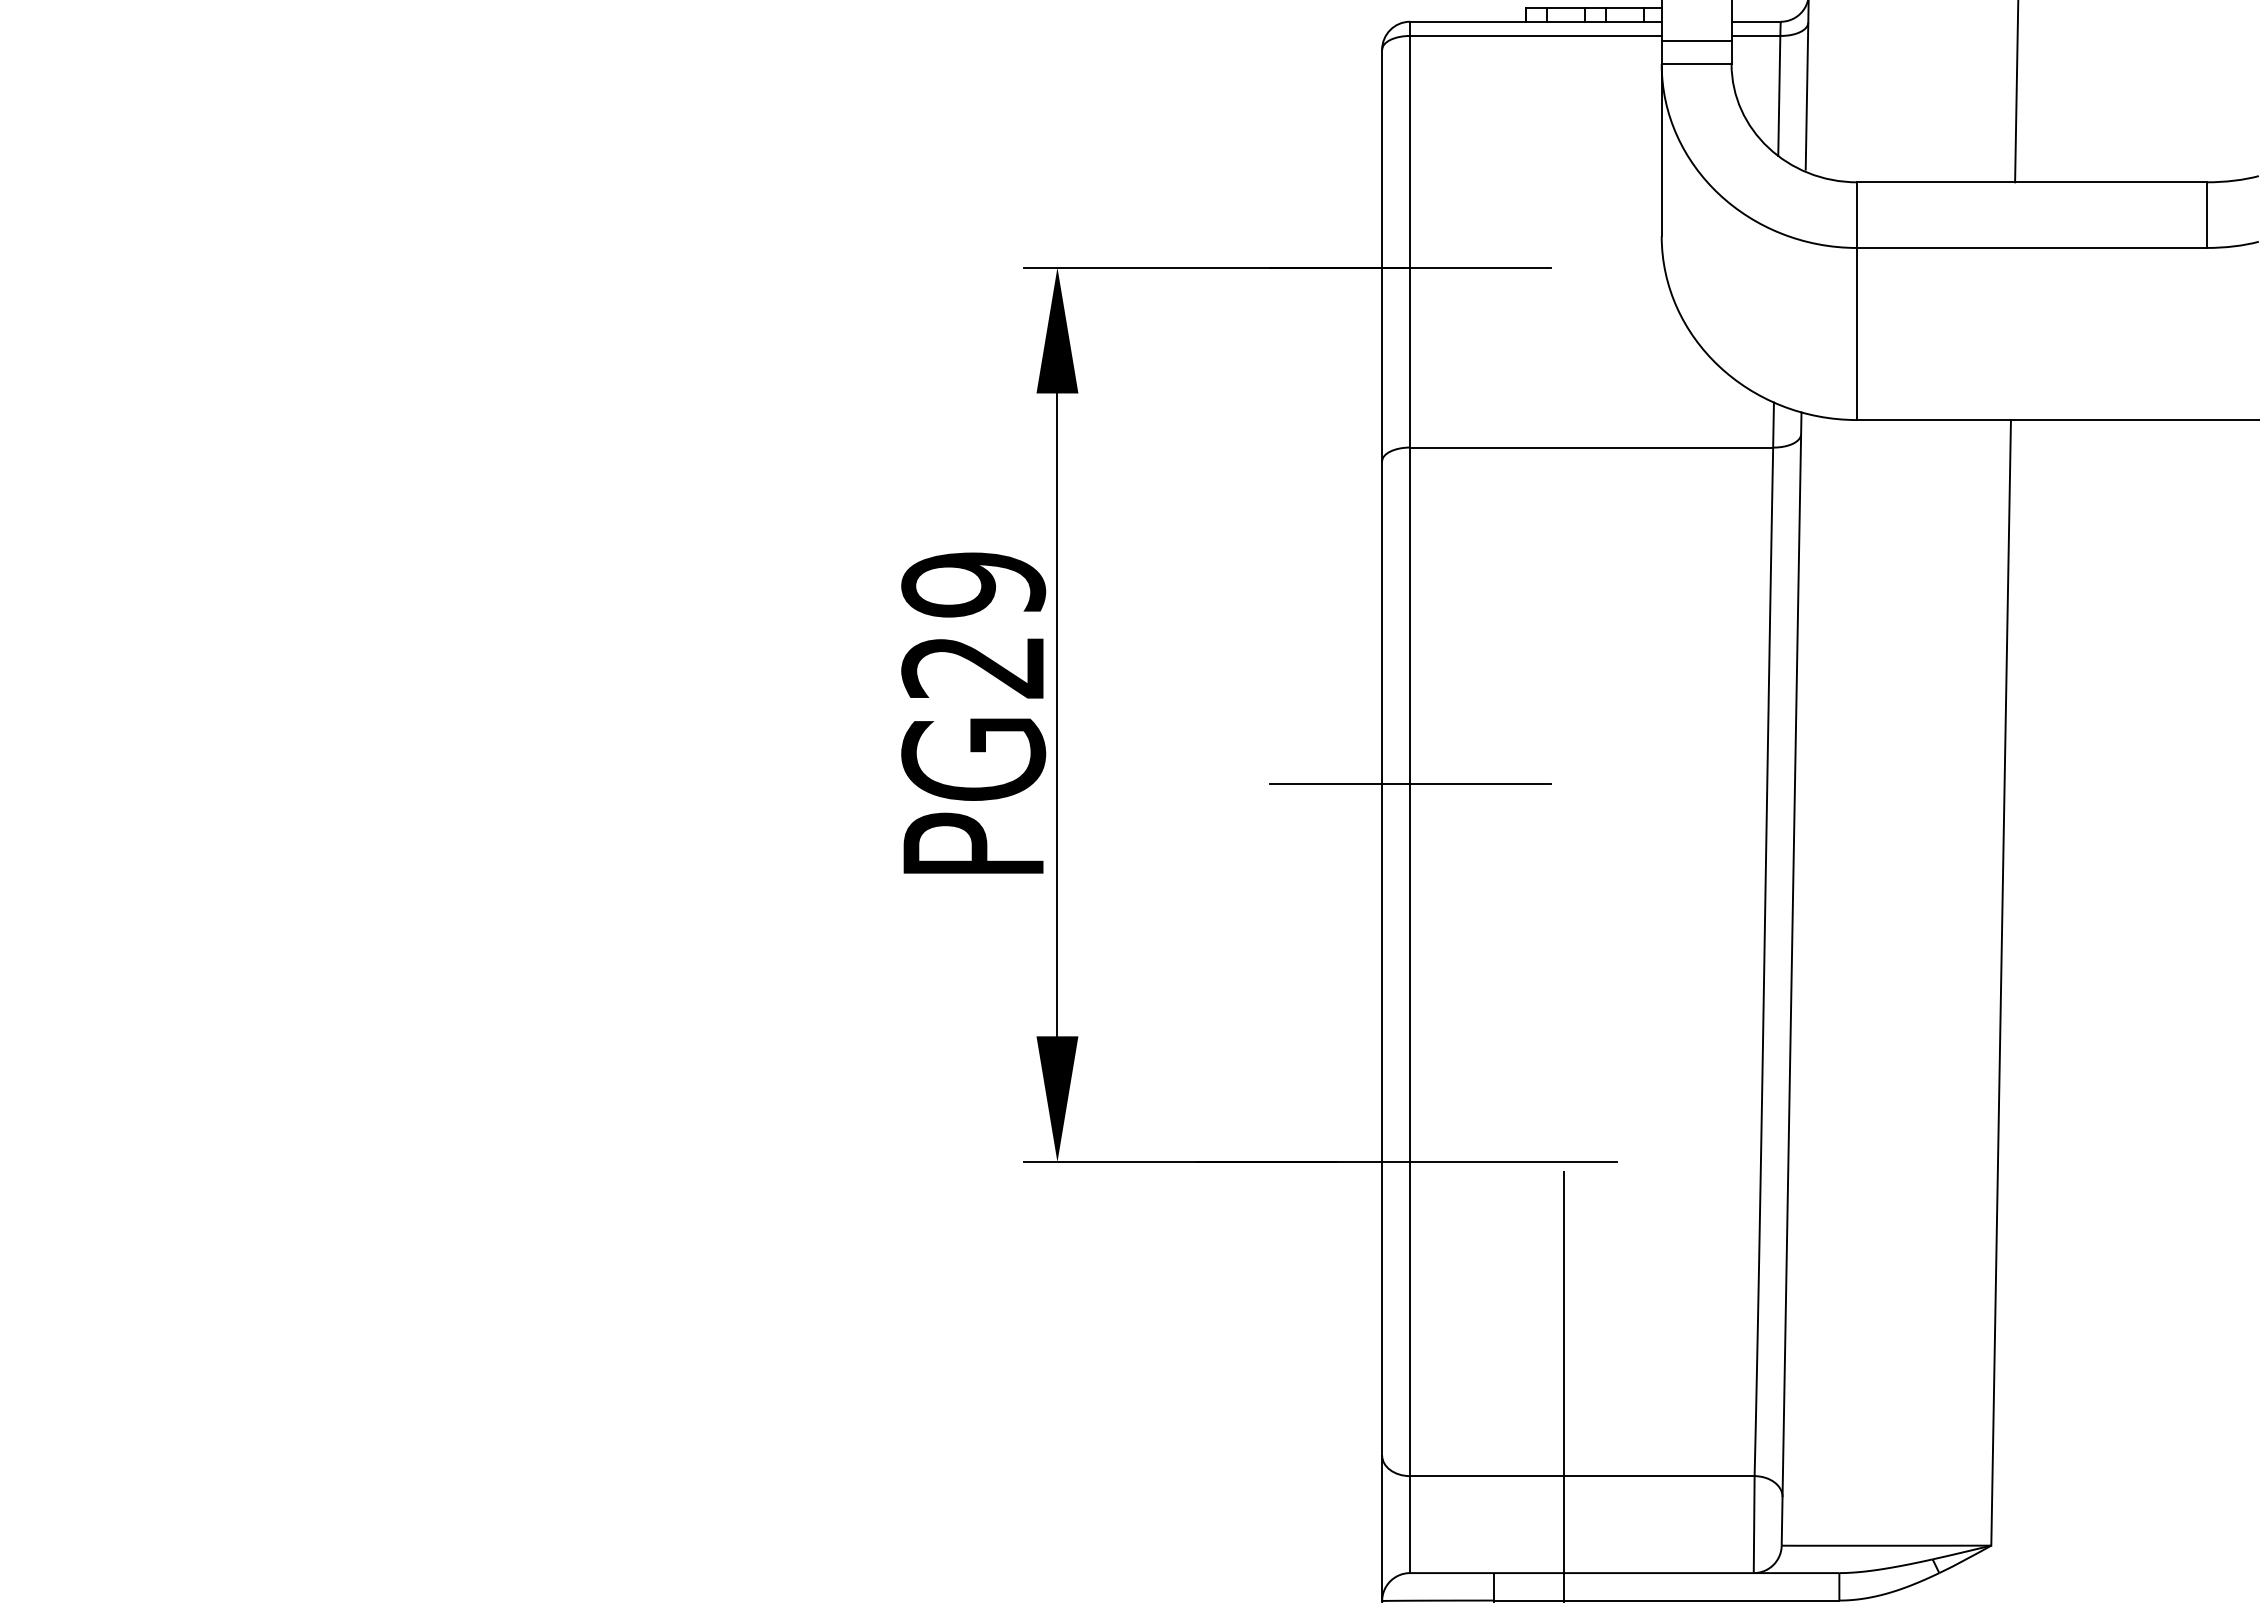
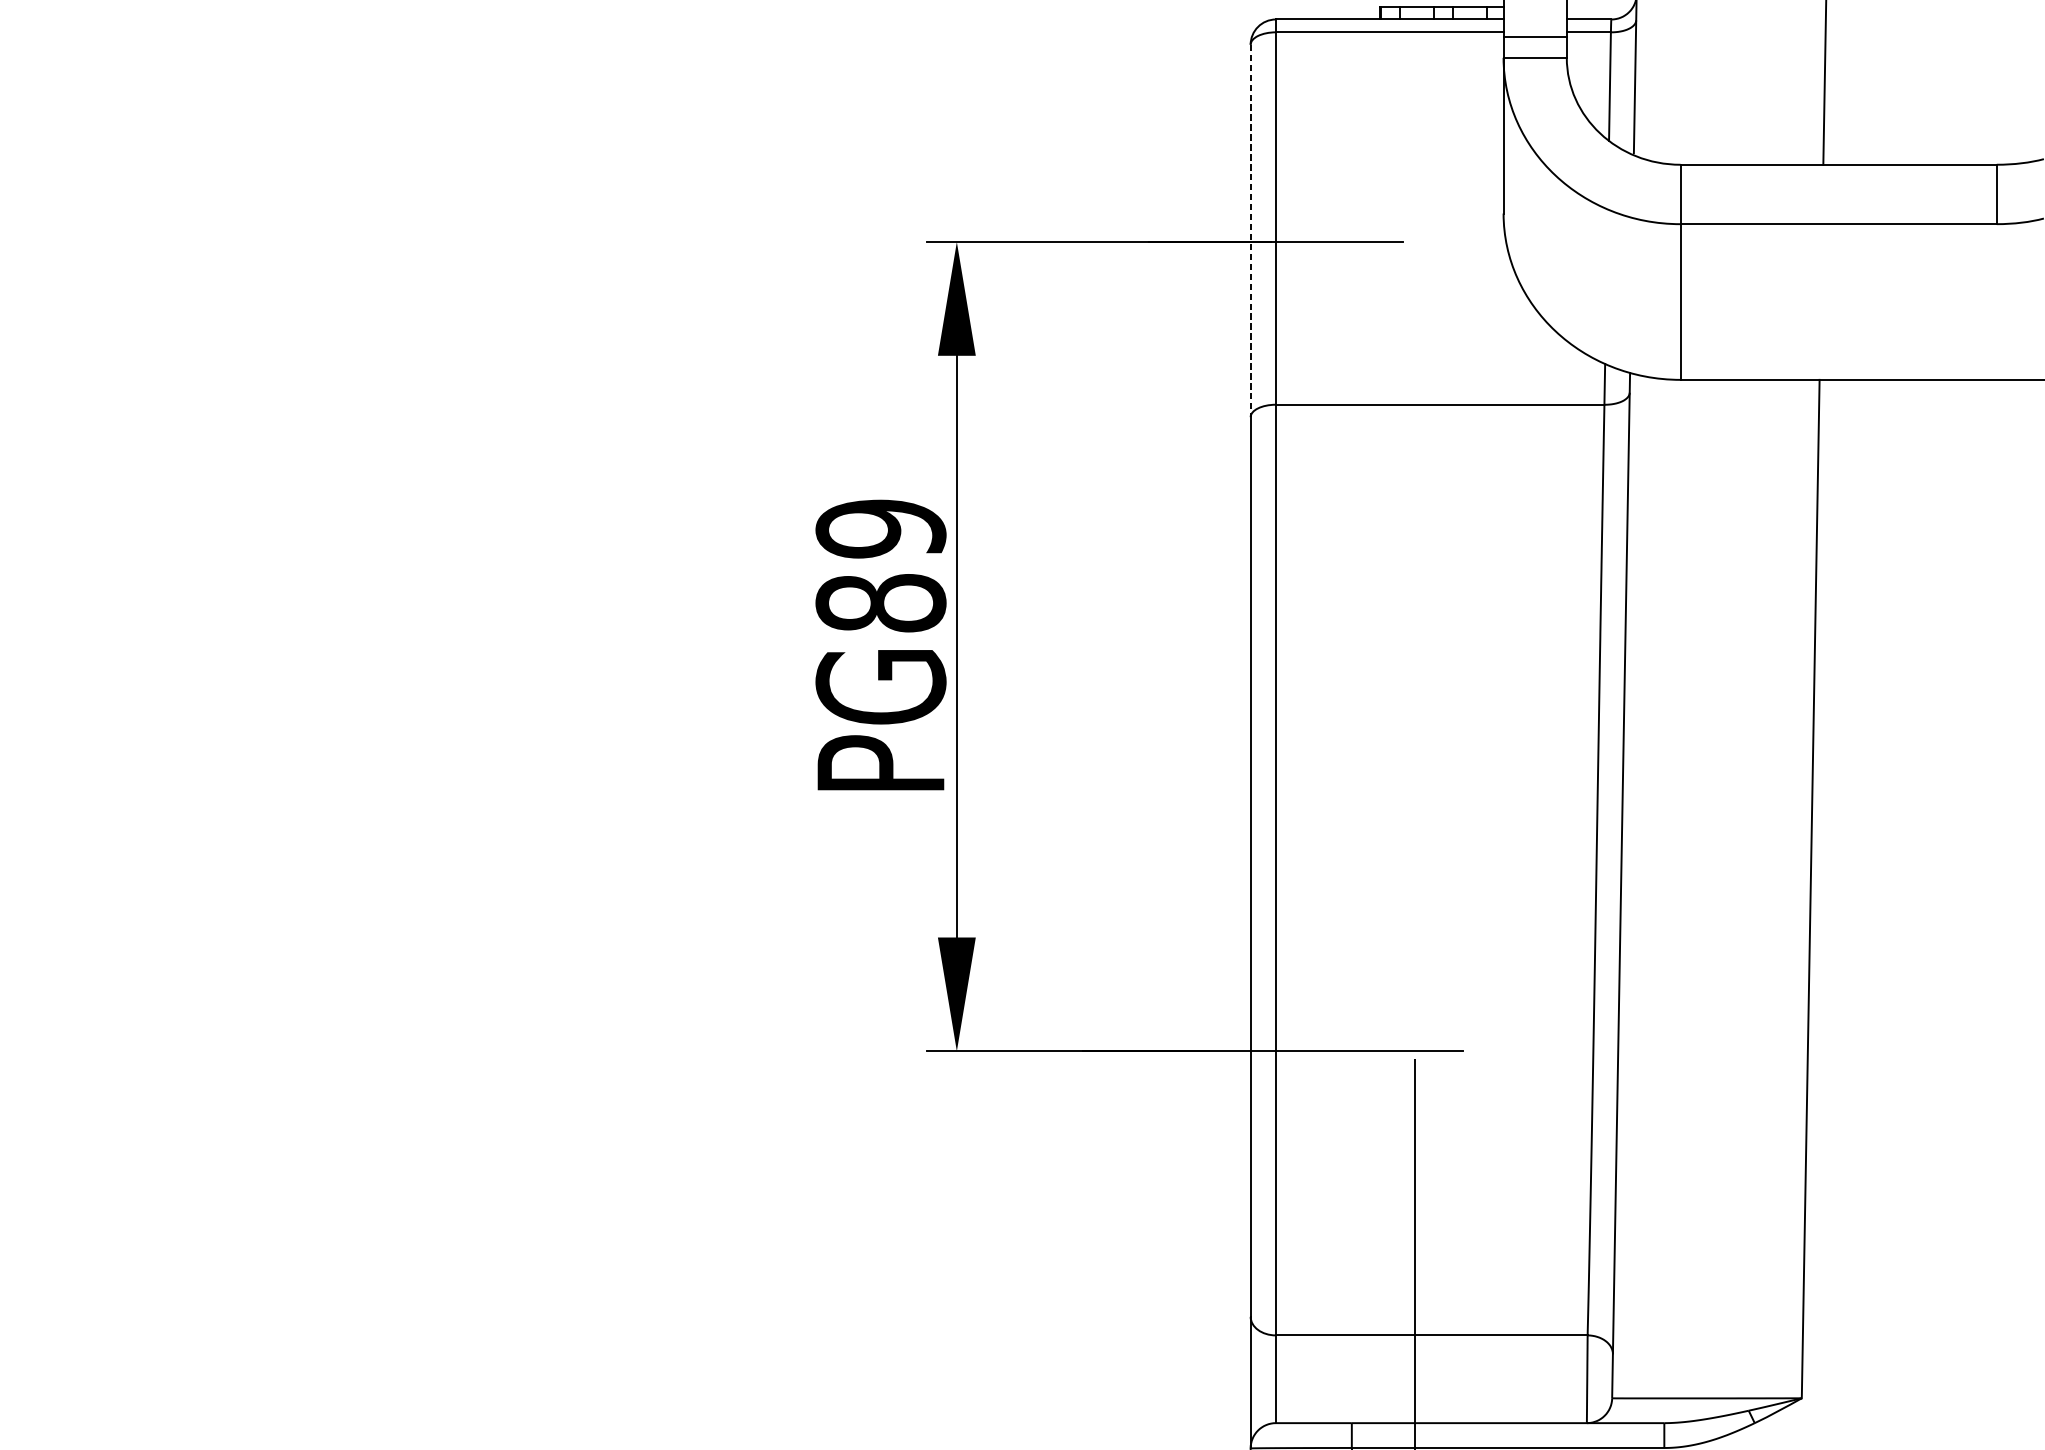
line: (1382, 255) -> (1250, 230), solid -> dashed
text: (973, 666) -> (880, 602), PG29 -> PG89
line: (1409, 784) -> (1275, 709), removed

